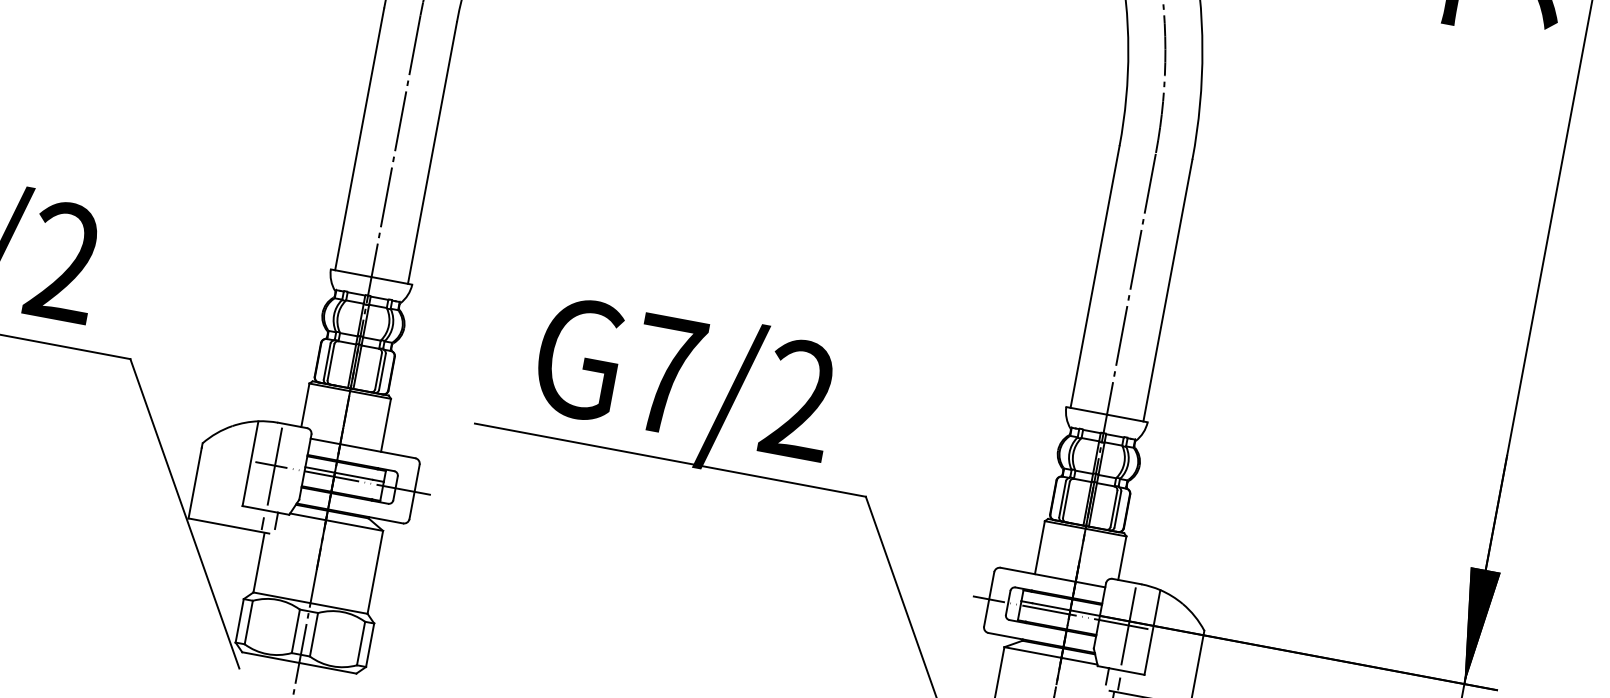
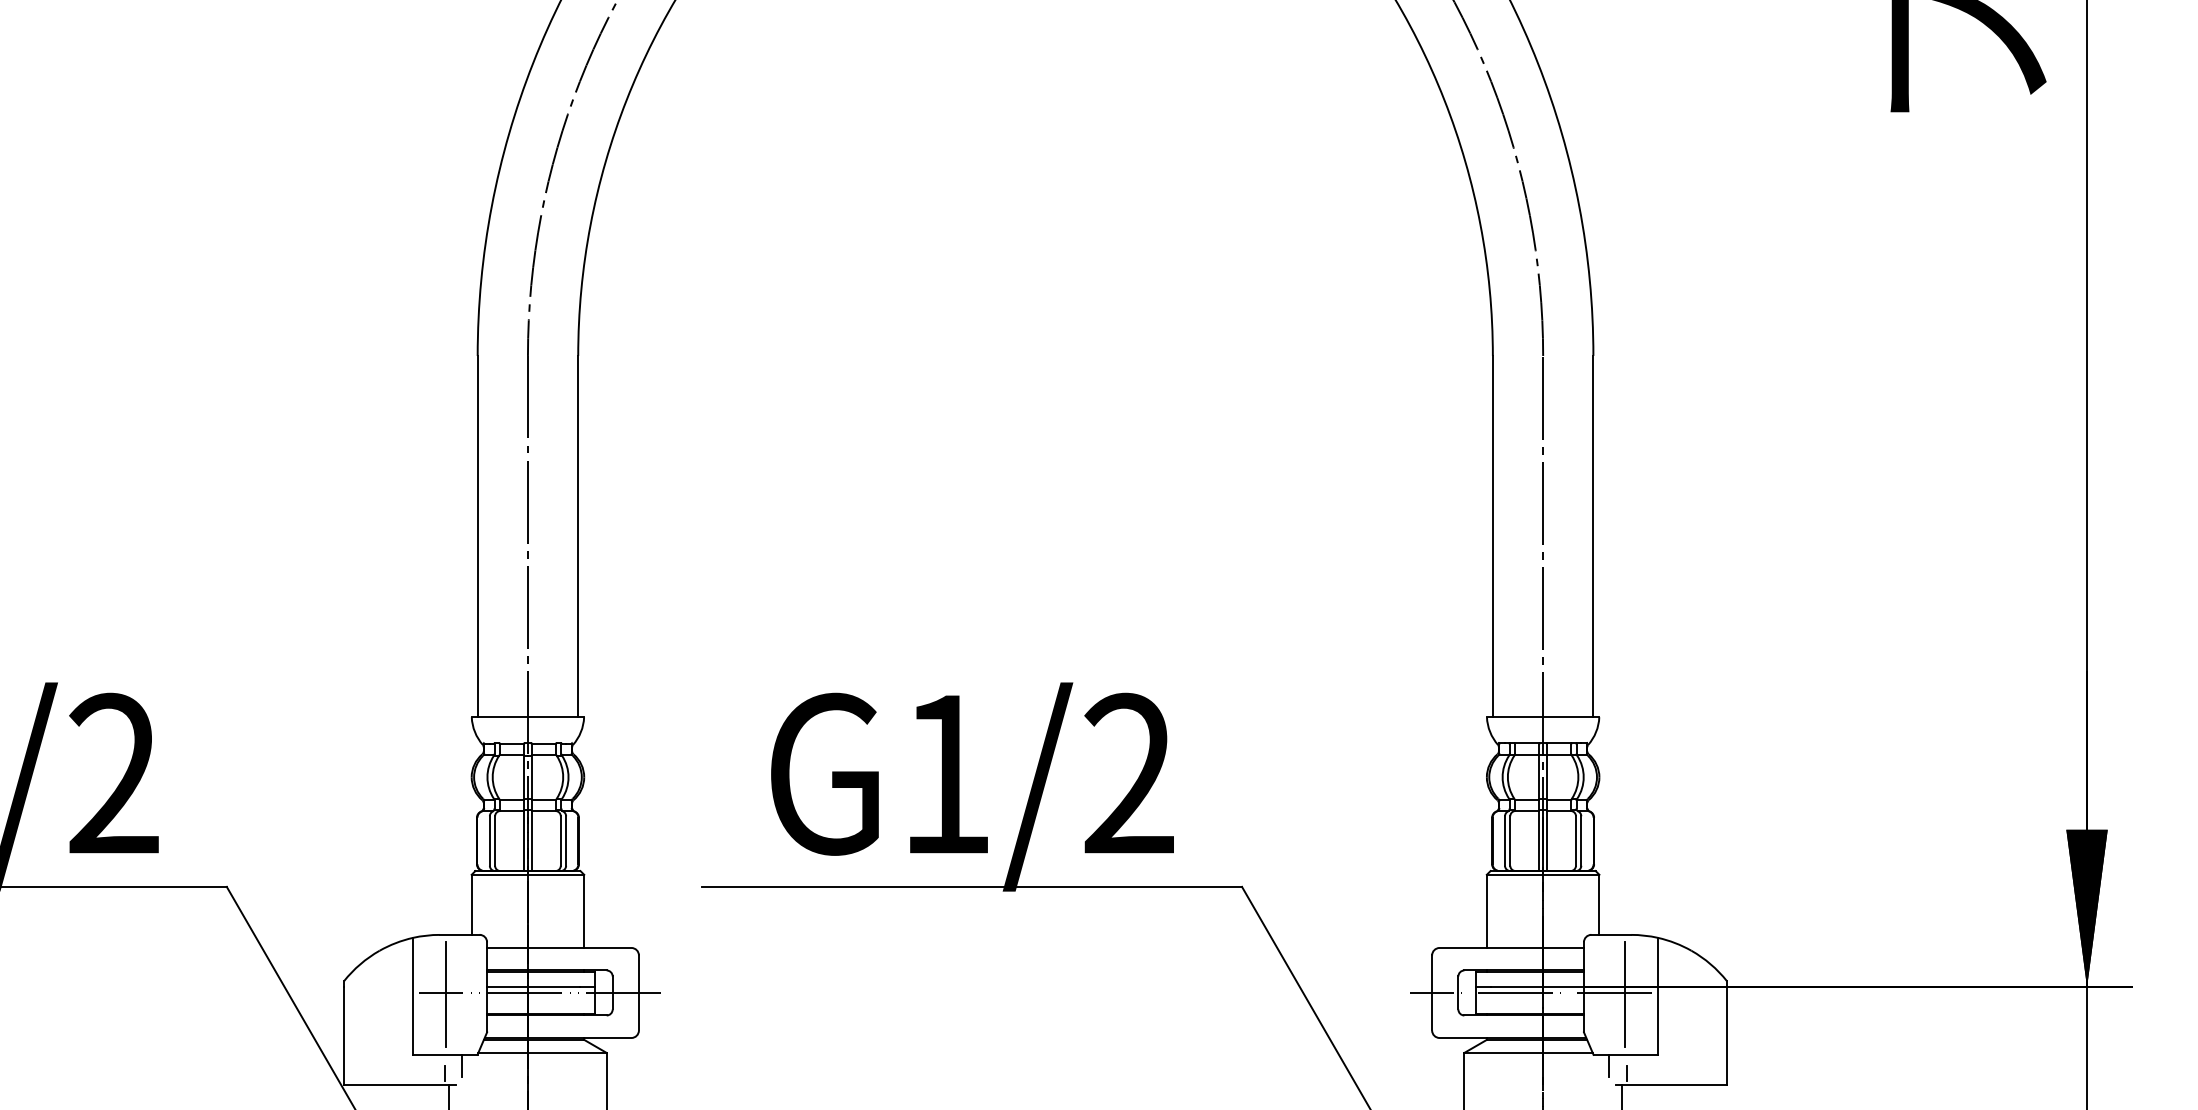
text: (667, 375) -> (946, 774), G7/2 -> G1/2

